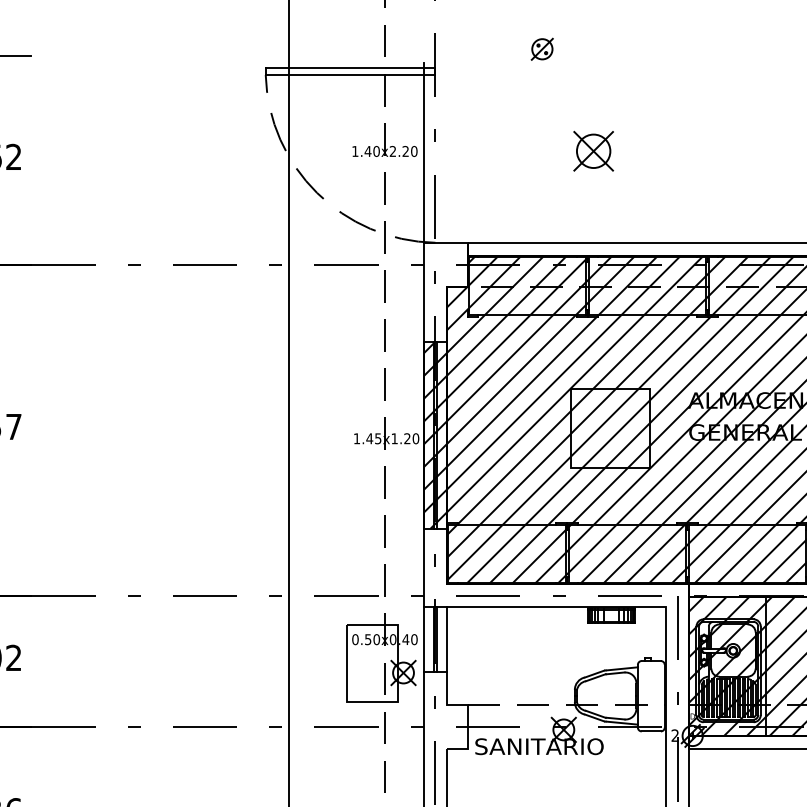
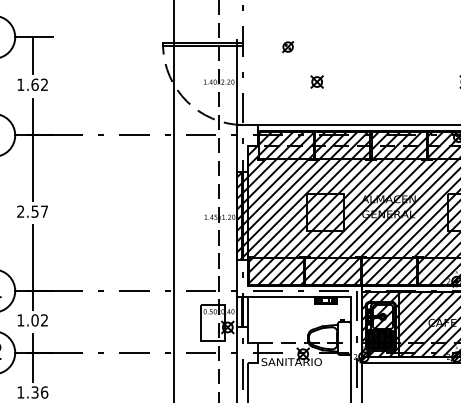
part: (543, 50) -> (288, 47), moved
part: (592, 150) -> (316, 81), size x0.62

